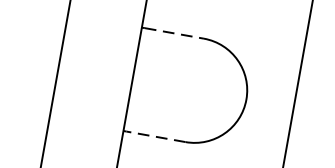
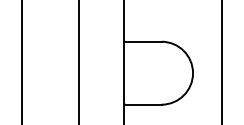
line: (174, 32) -> (143, 41), dashed -> solid
line: (155, 136) -> (143, 104), dashed -> solid

